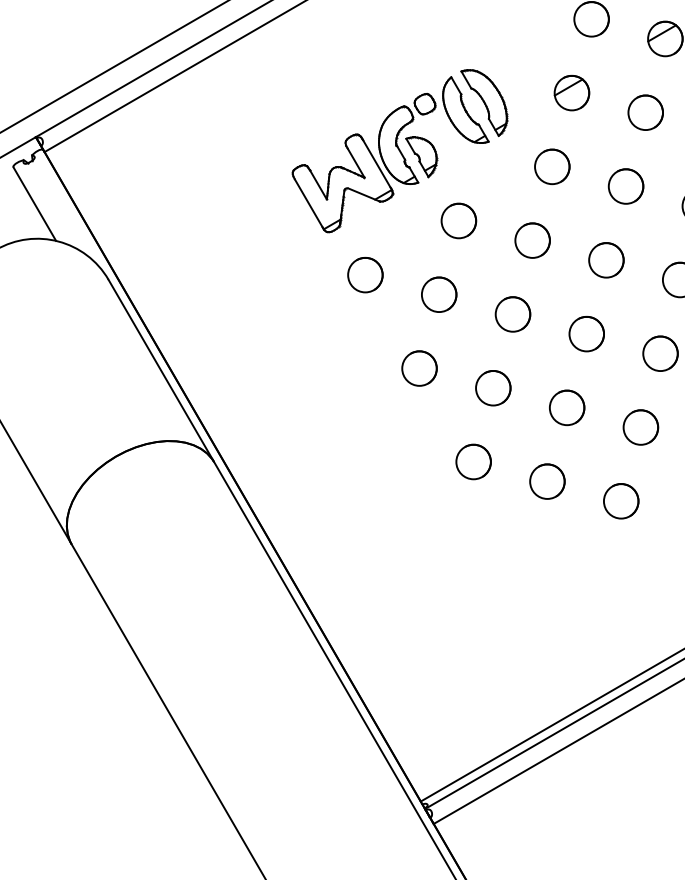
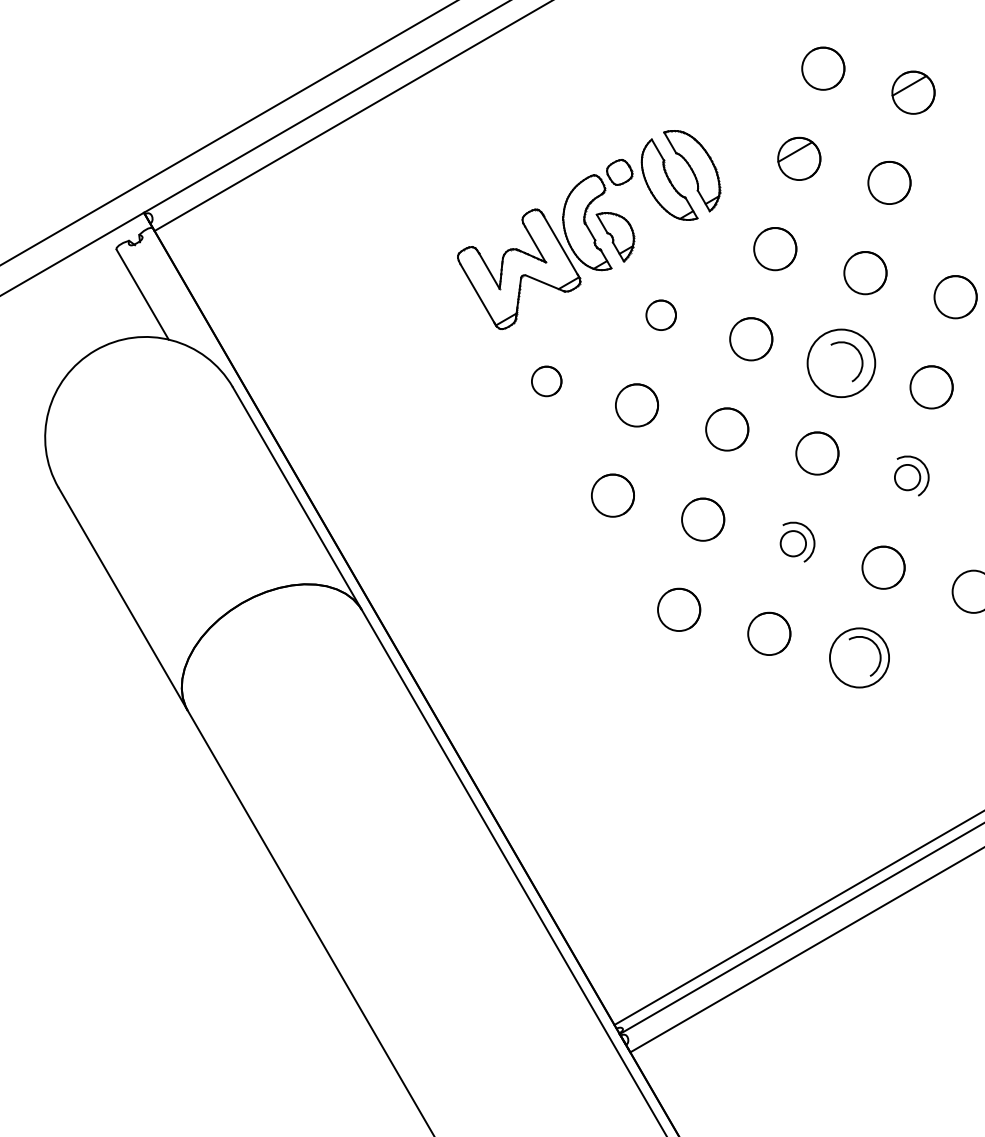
circle: (459, 221) -> (661, 315), size x0.7
circle: (606, 260) -> (841, 363), size x1.6
circle: (365, 275) -> (546, 381), size x0.7
circle: (660, 353) -> (907, 477), size x0.6
circle: (567, 407) -> (793, 543), size x0.6
circle: (621, 500) -> (859, 657), size x1.4

